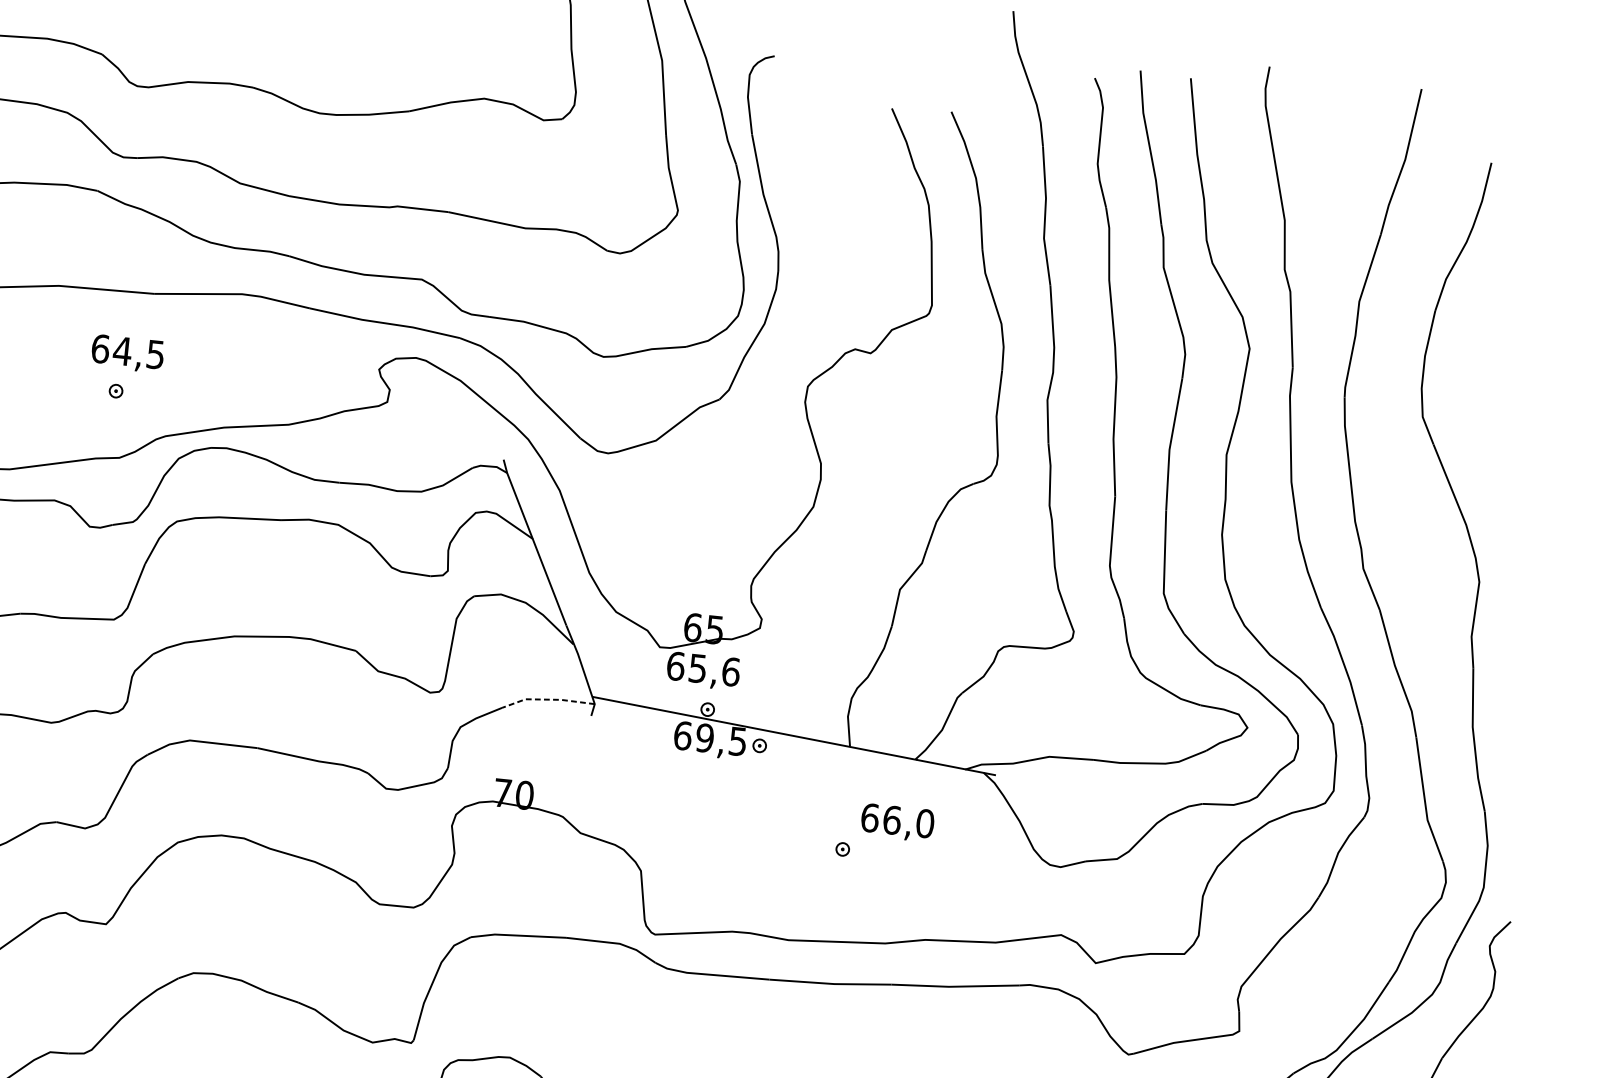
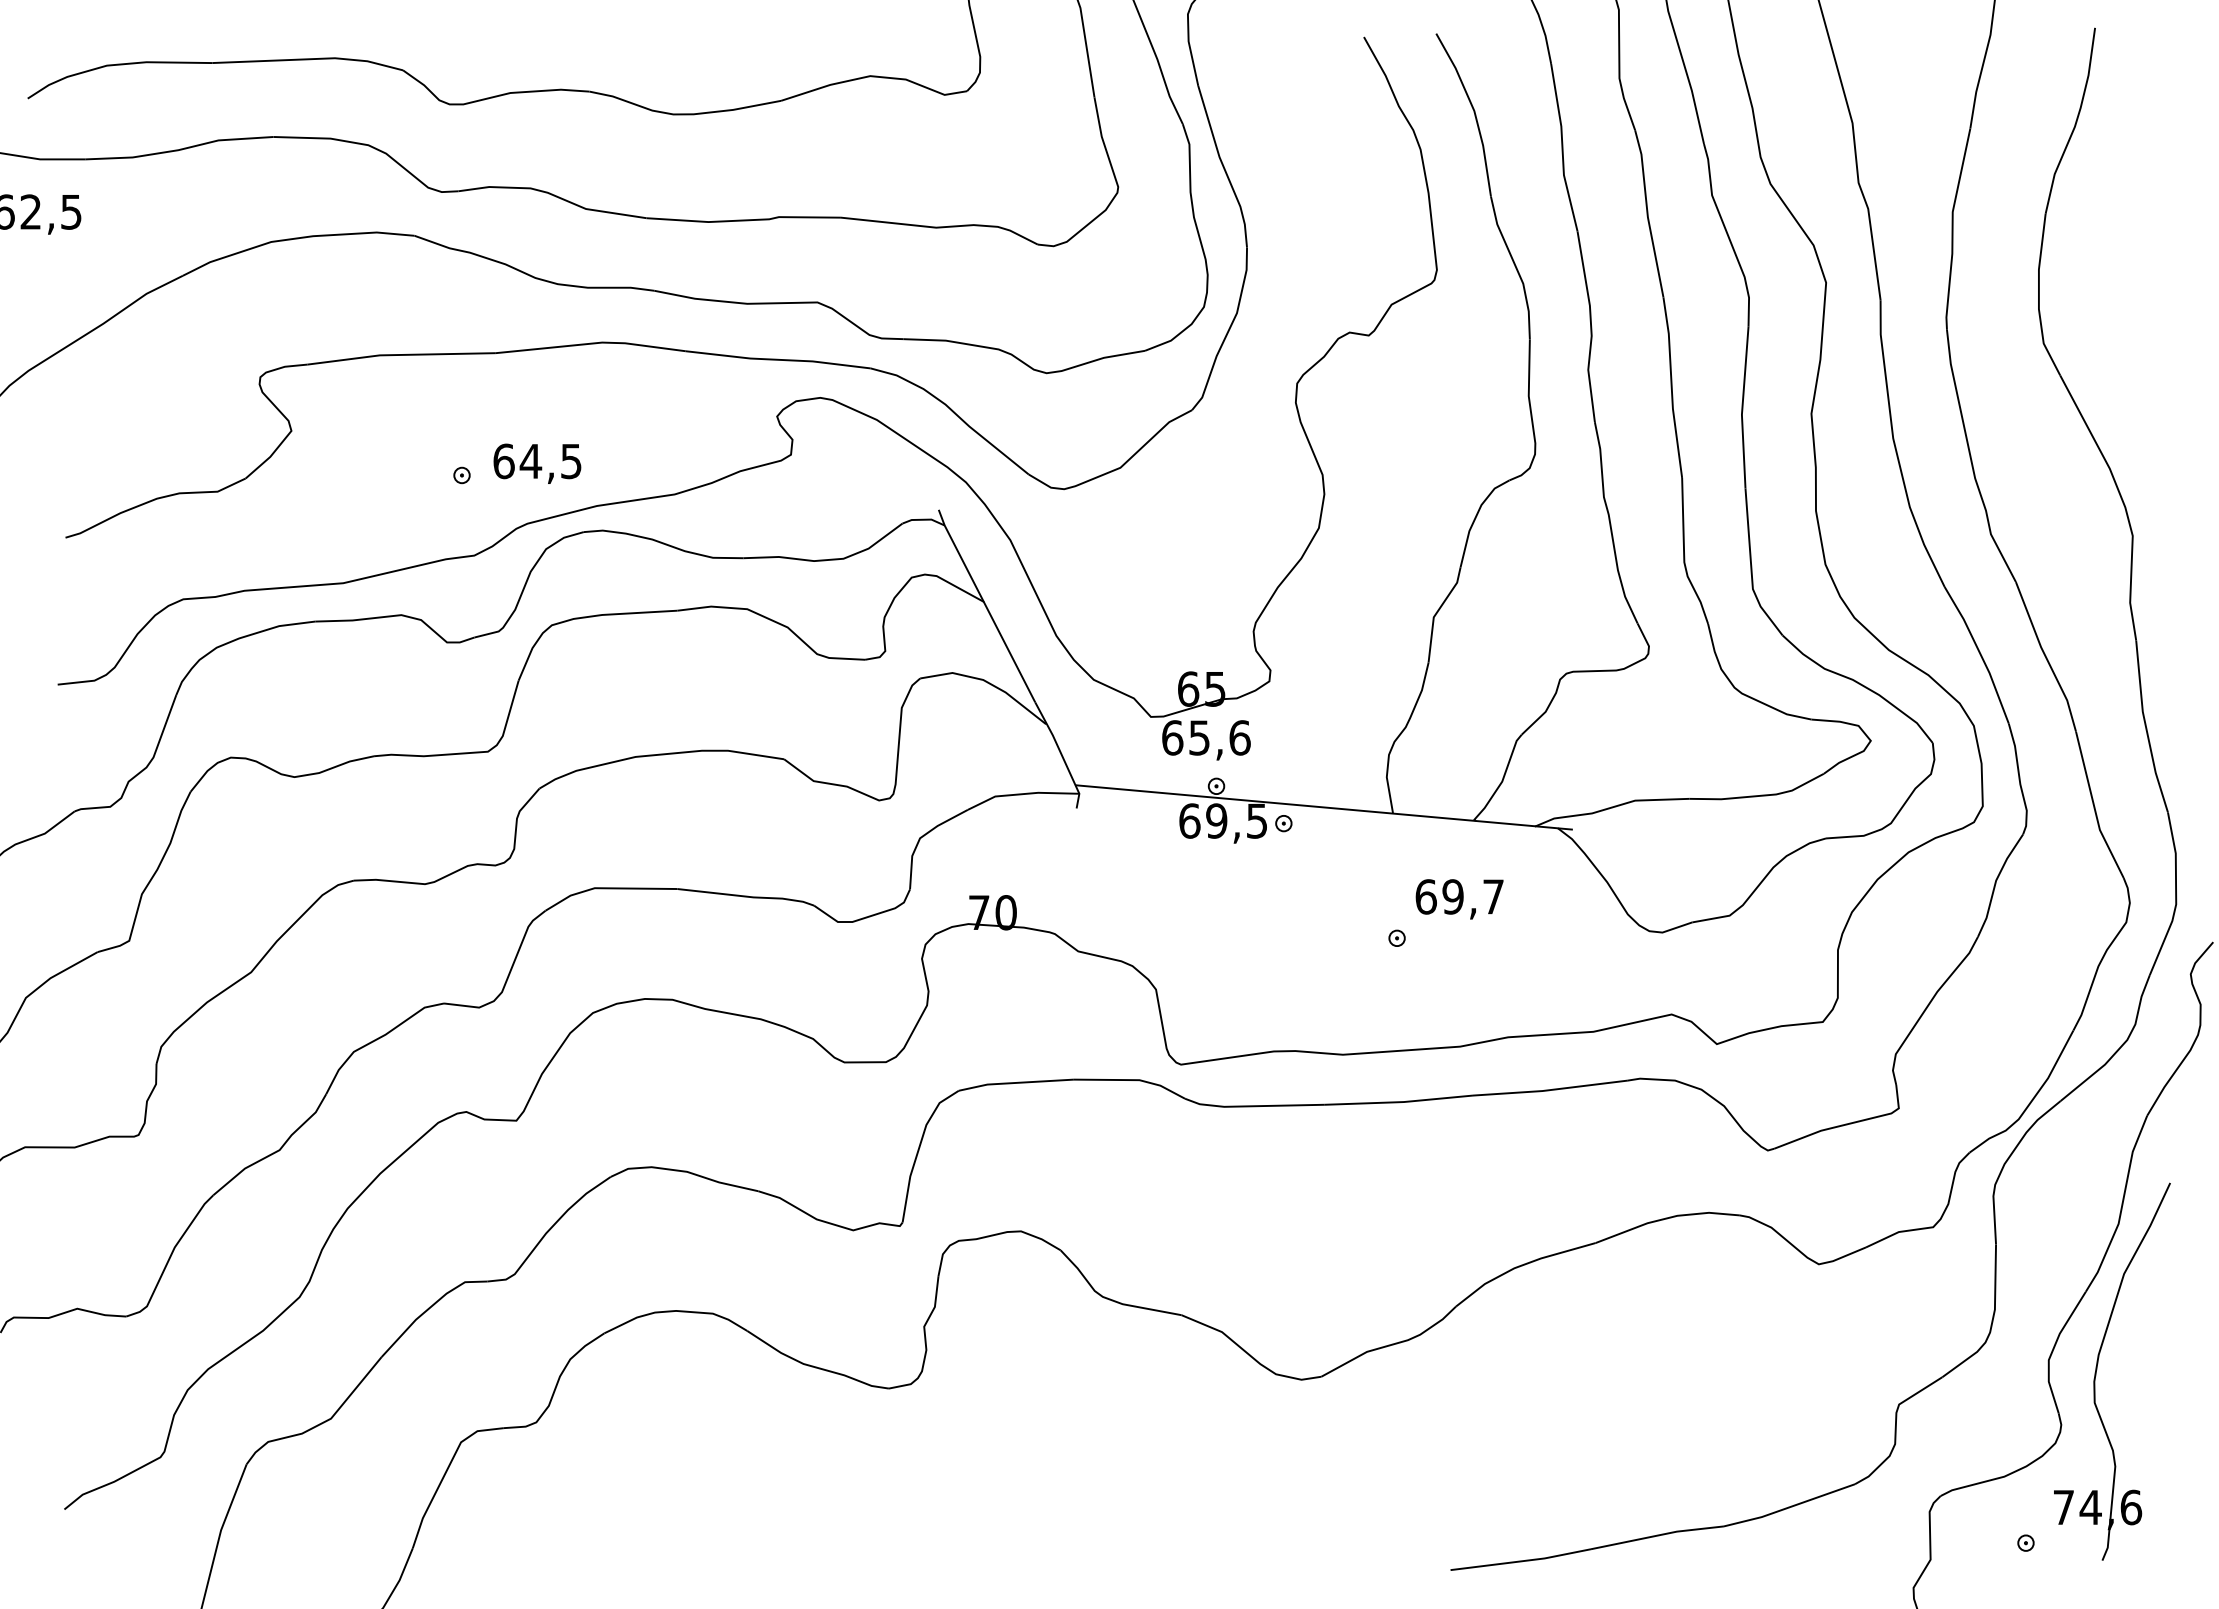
text: (127, 353) -> (537, 463), moved
line: (547, 699) -> (1021, 794), dashed -> solid
text: (908, 821) -> (1473, 896), 66,0 -> 69,7

